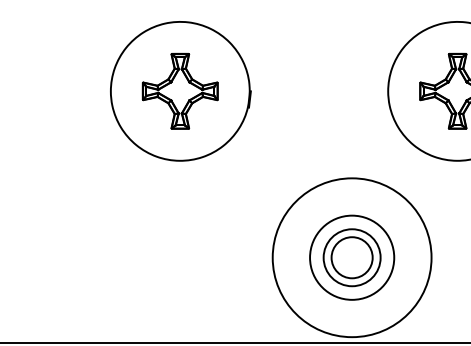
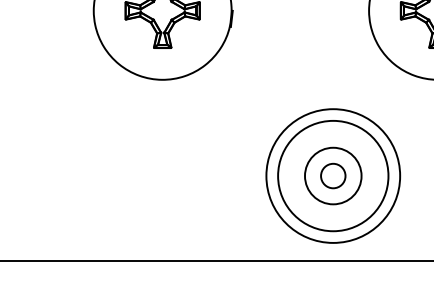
circle: (351, 257) -> (332, 175), size x0.6
circle: (351, 257) -> (332, 175), size x0.7
circle: (352, 257) -> (333, 175), size x1.6

